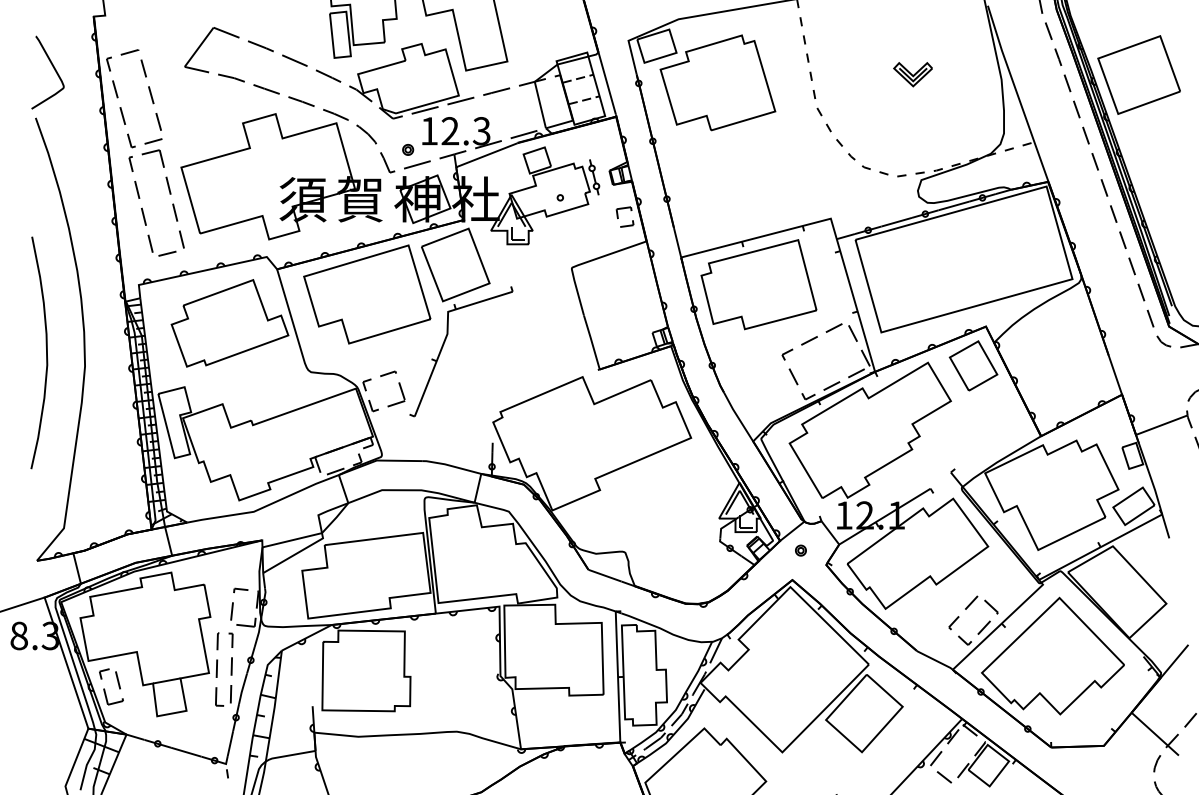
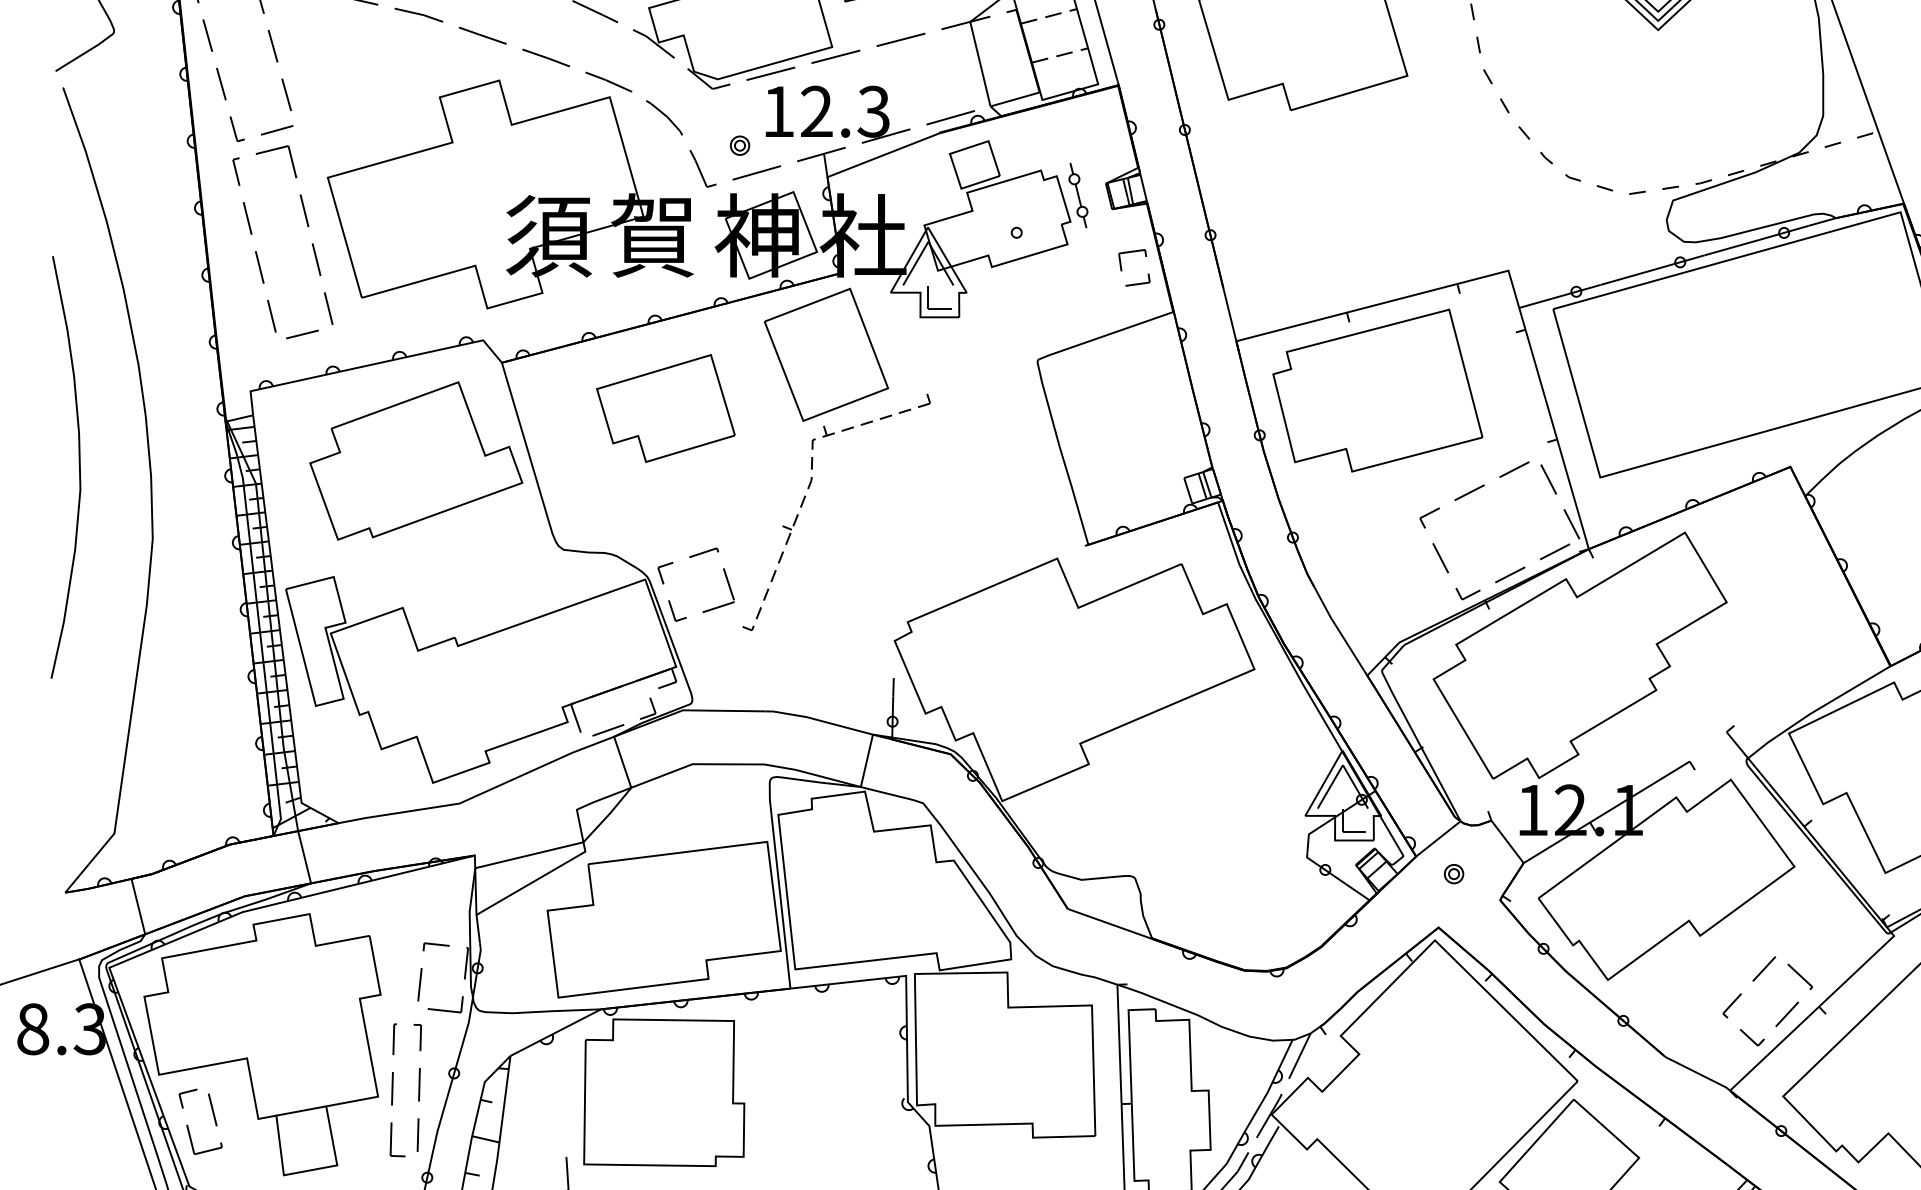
part: (367, 294) -> (666, 408), size x0.6
line: (447, 333) -> (811, 479), solid -> dashed
curve: (46, 352) -> (78, 466), moved
part: (973, 365) -> (1767, 537), removed

